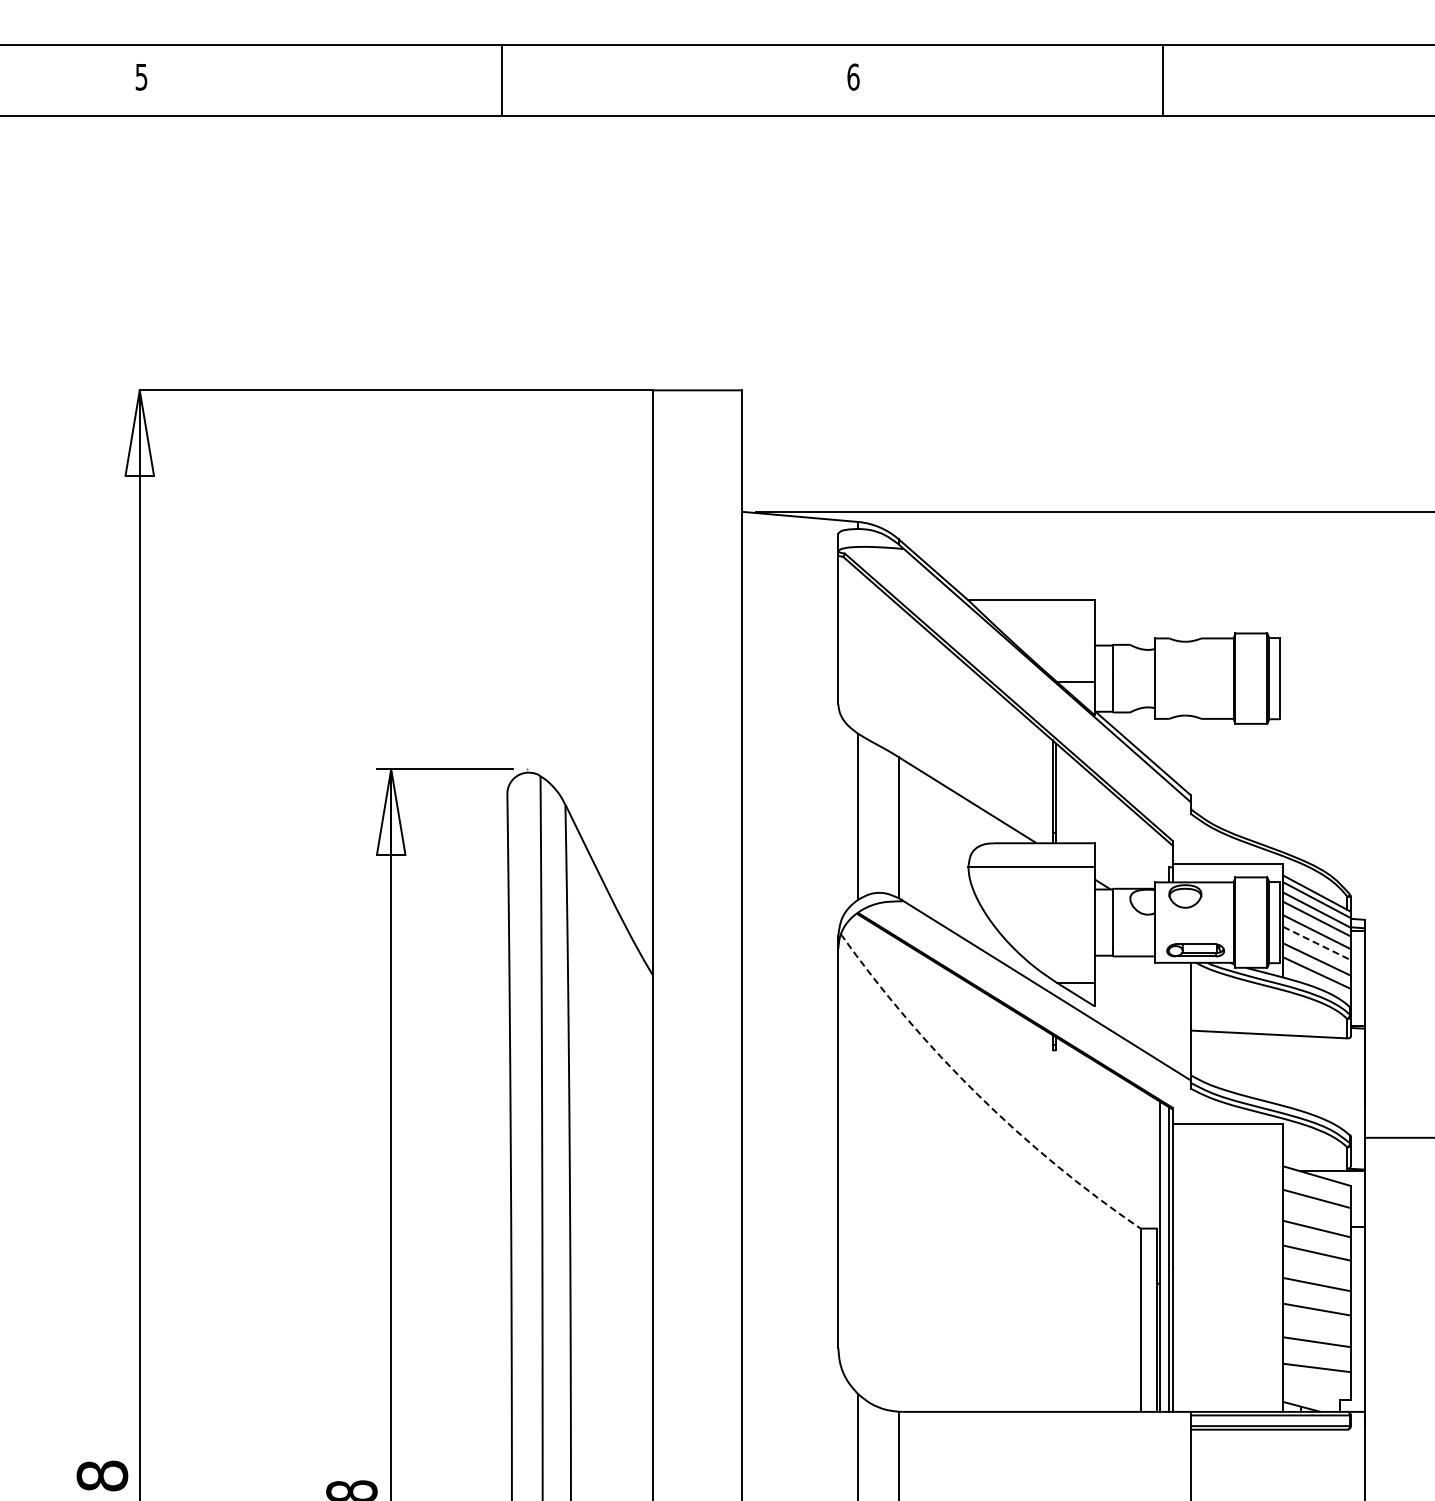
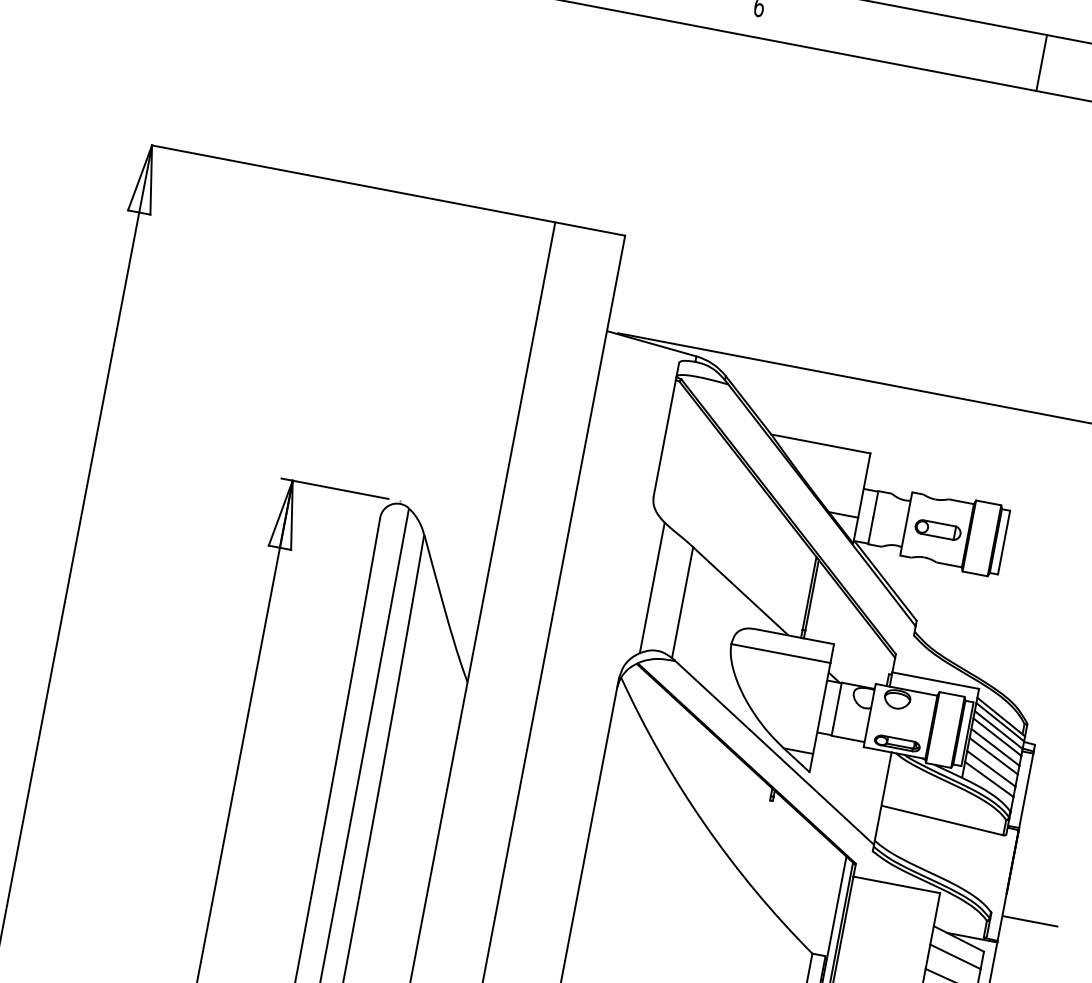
line: (1162, 80) -> (1041, 62), moved
part: (1195, 678) -> (937, 529), added
line: (1317, 943) -> (994, 756), dashed -> solid
arc: (977, 1094) -> (704, 823), dashed -> solid

